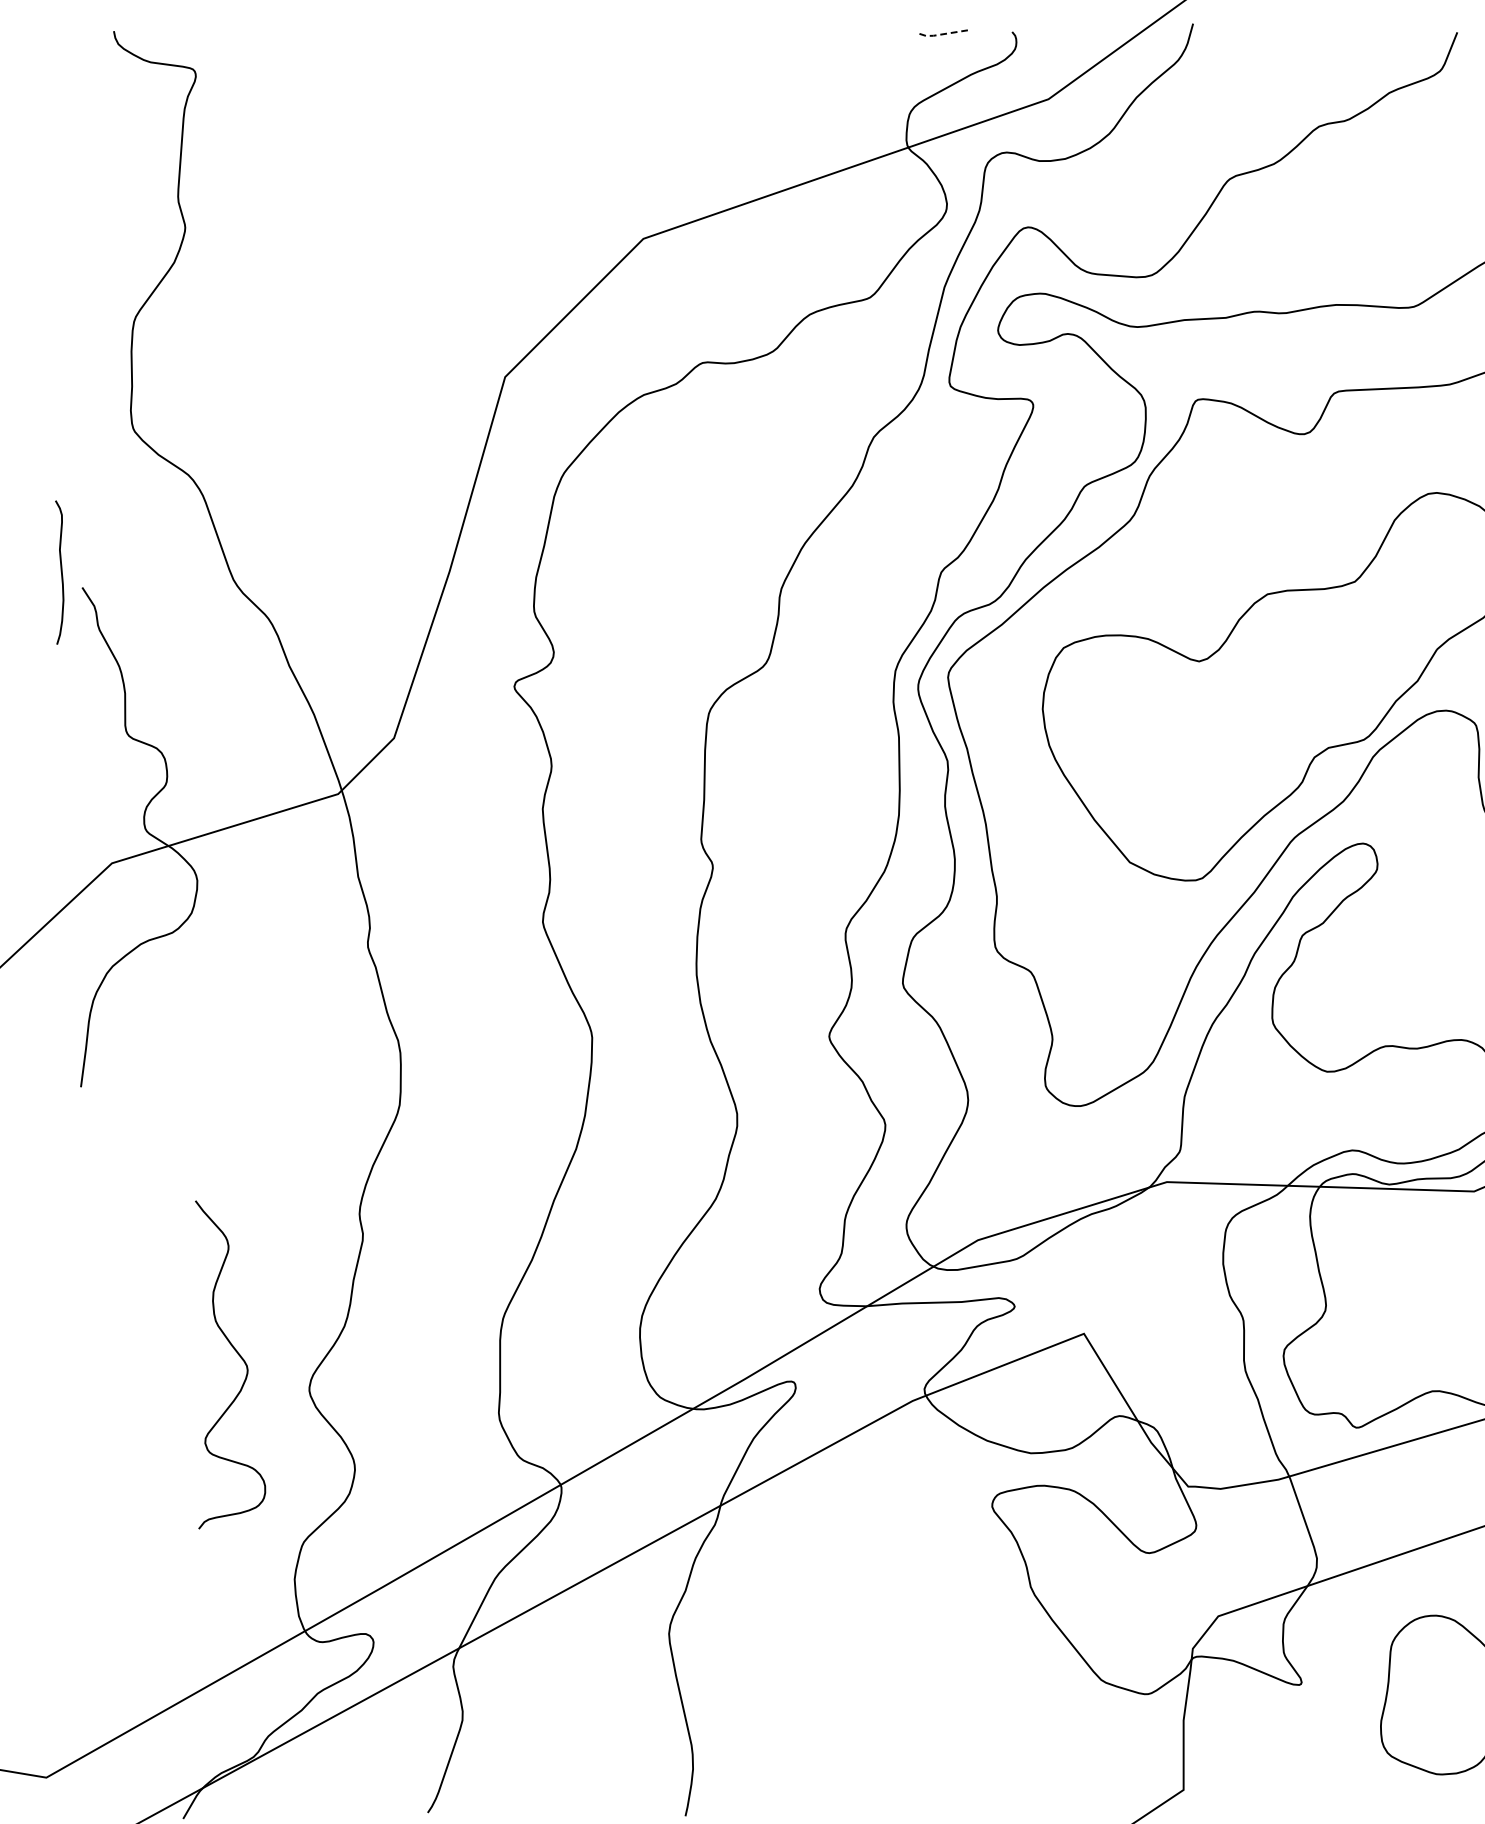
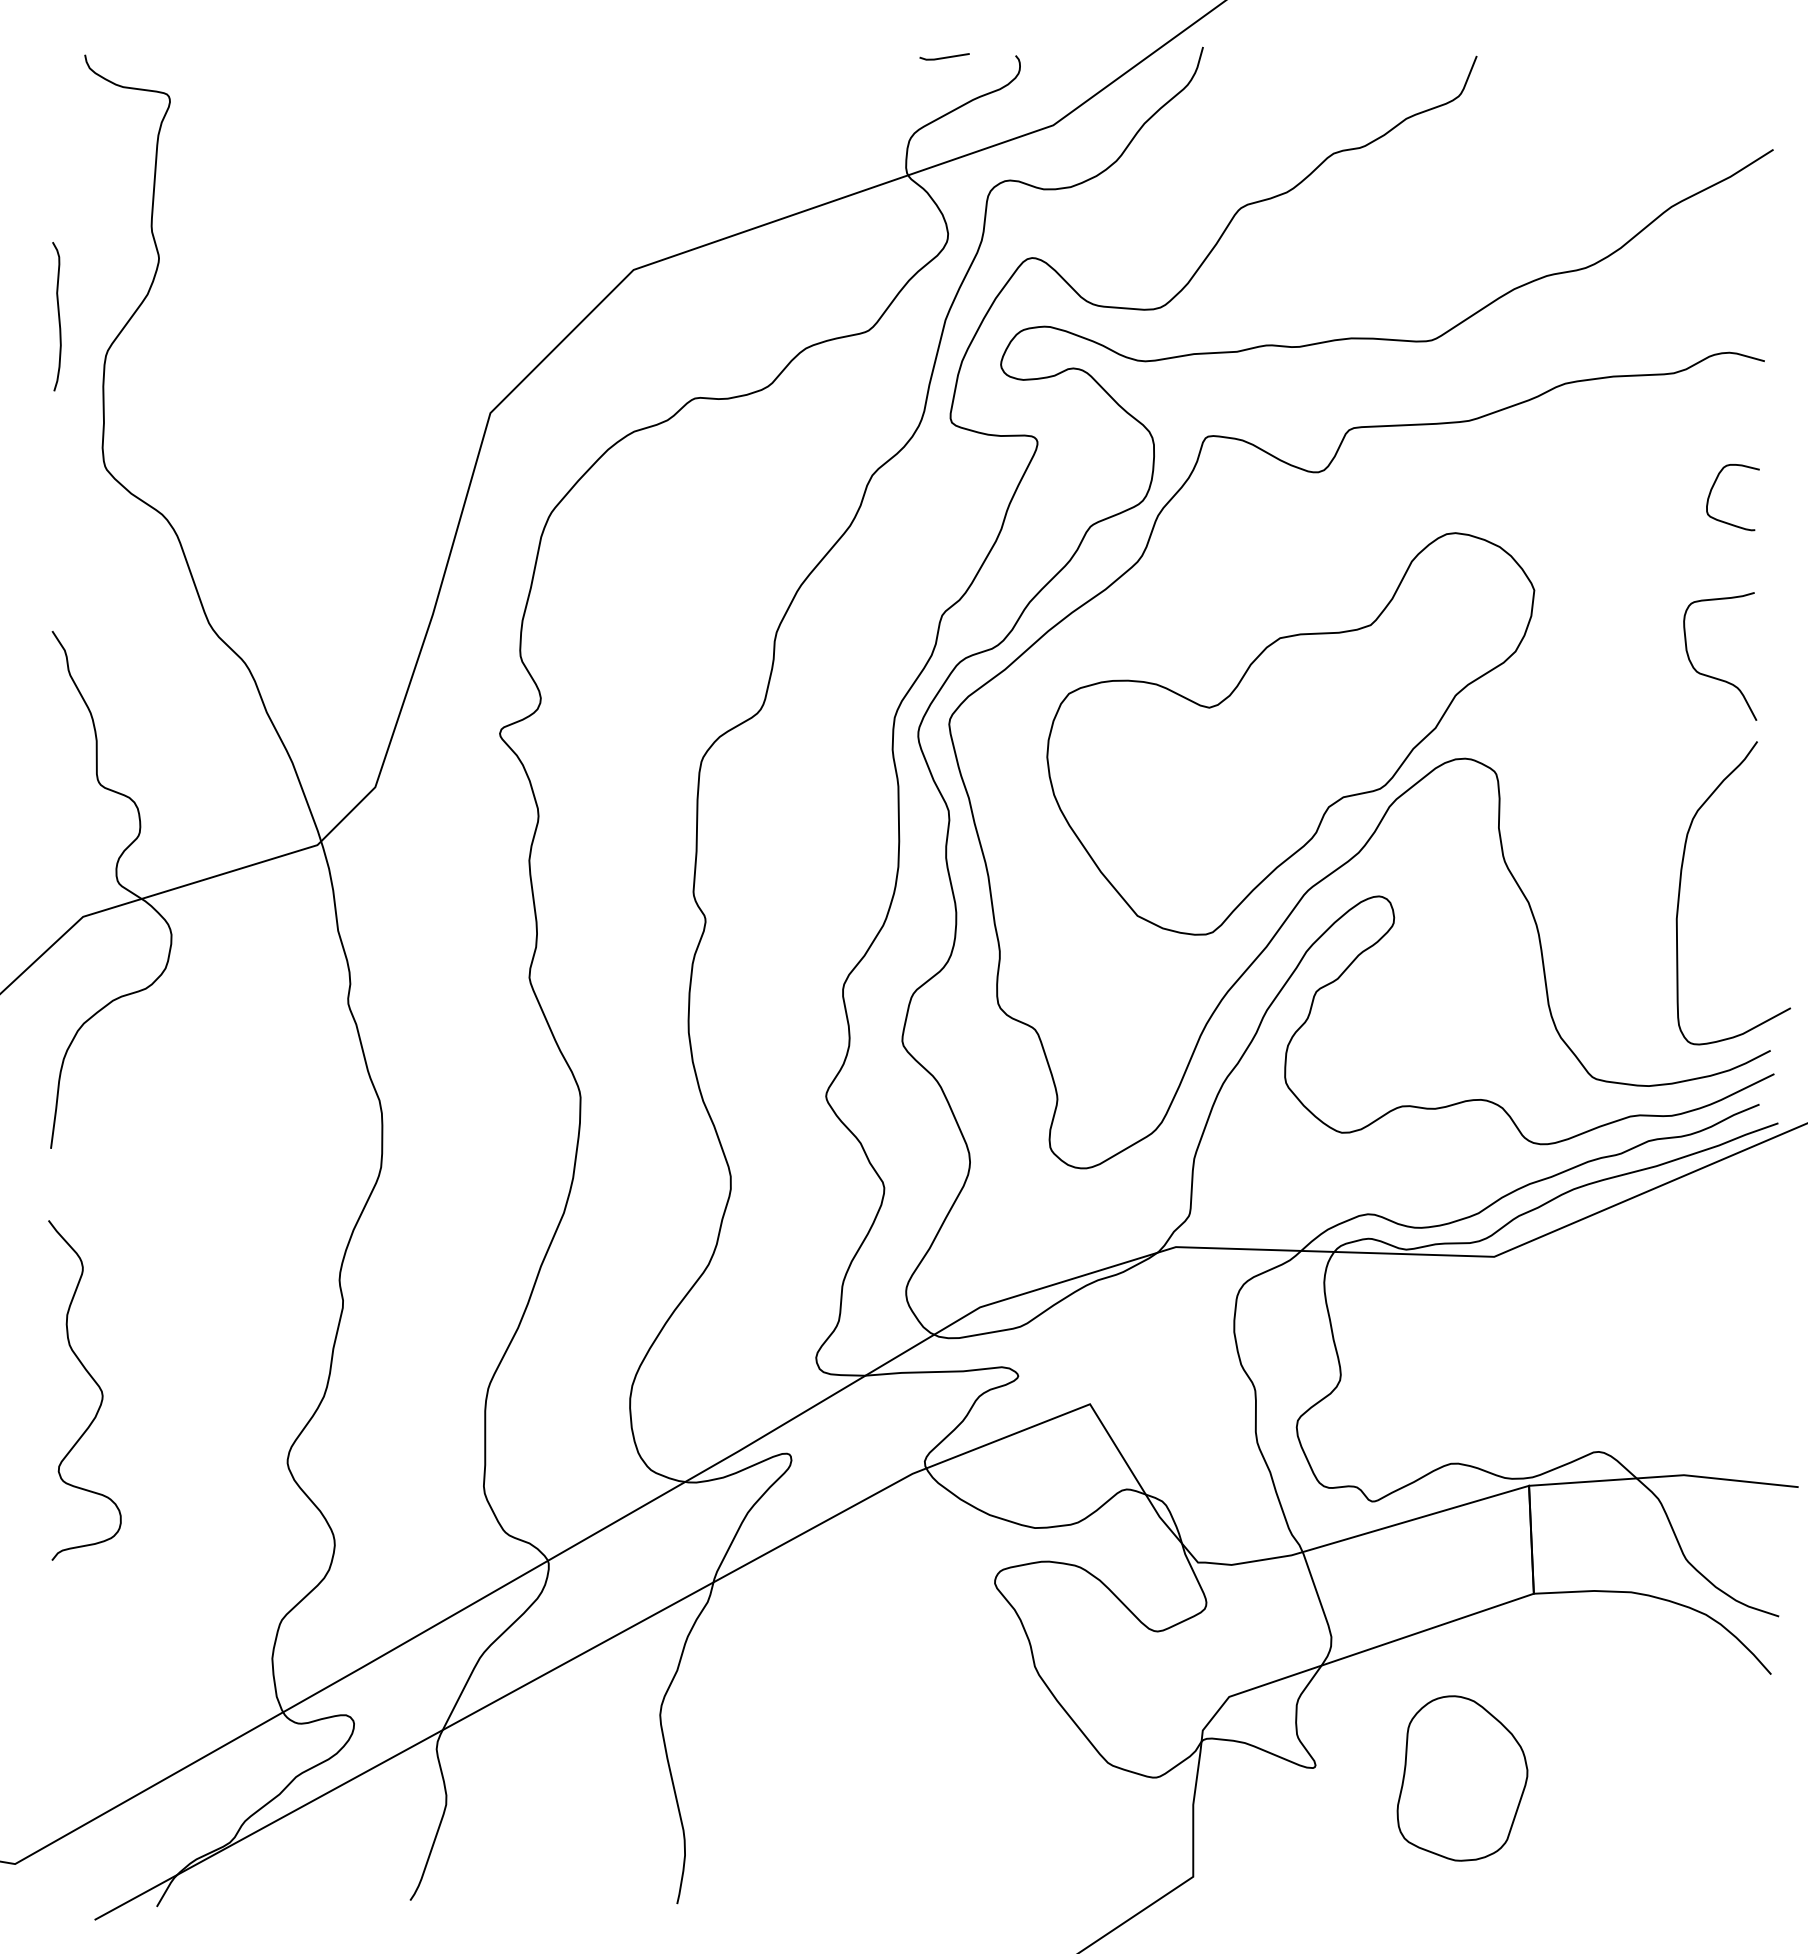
line: (942, 34) -> (943, 58), dashed -> solid
curve: (61, 572) -> (58, 316), moved
curve: (239, 1357) -> (94, 1382), moved

